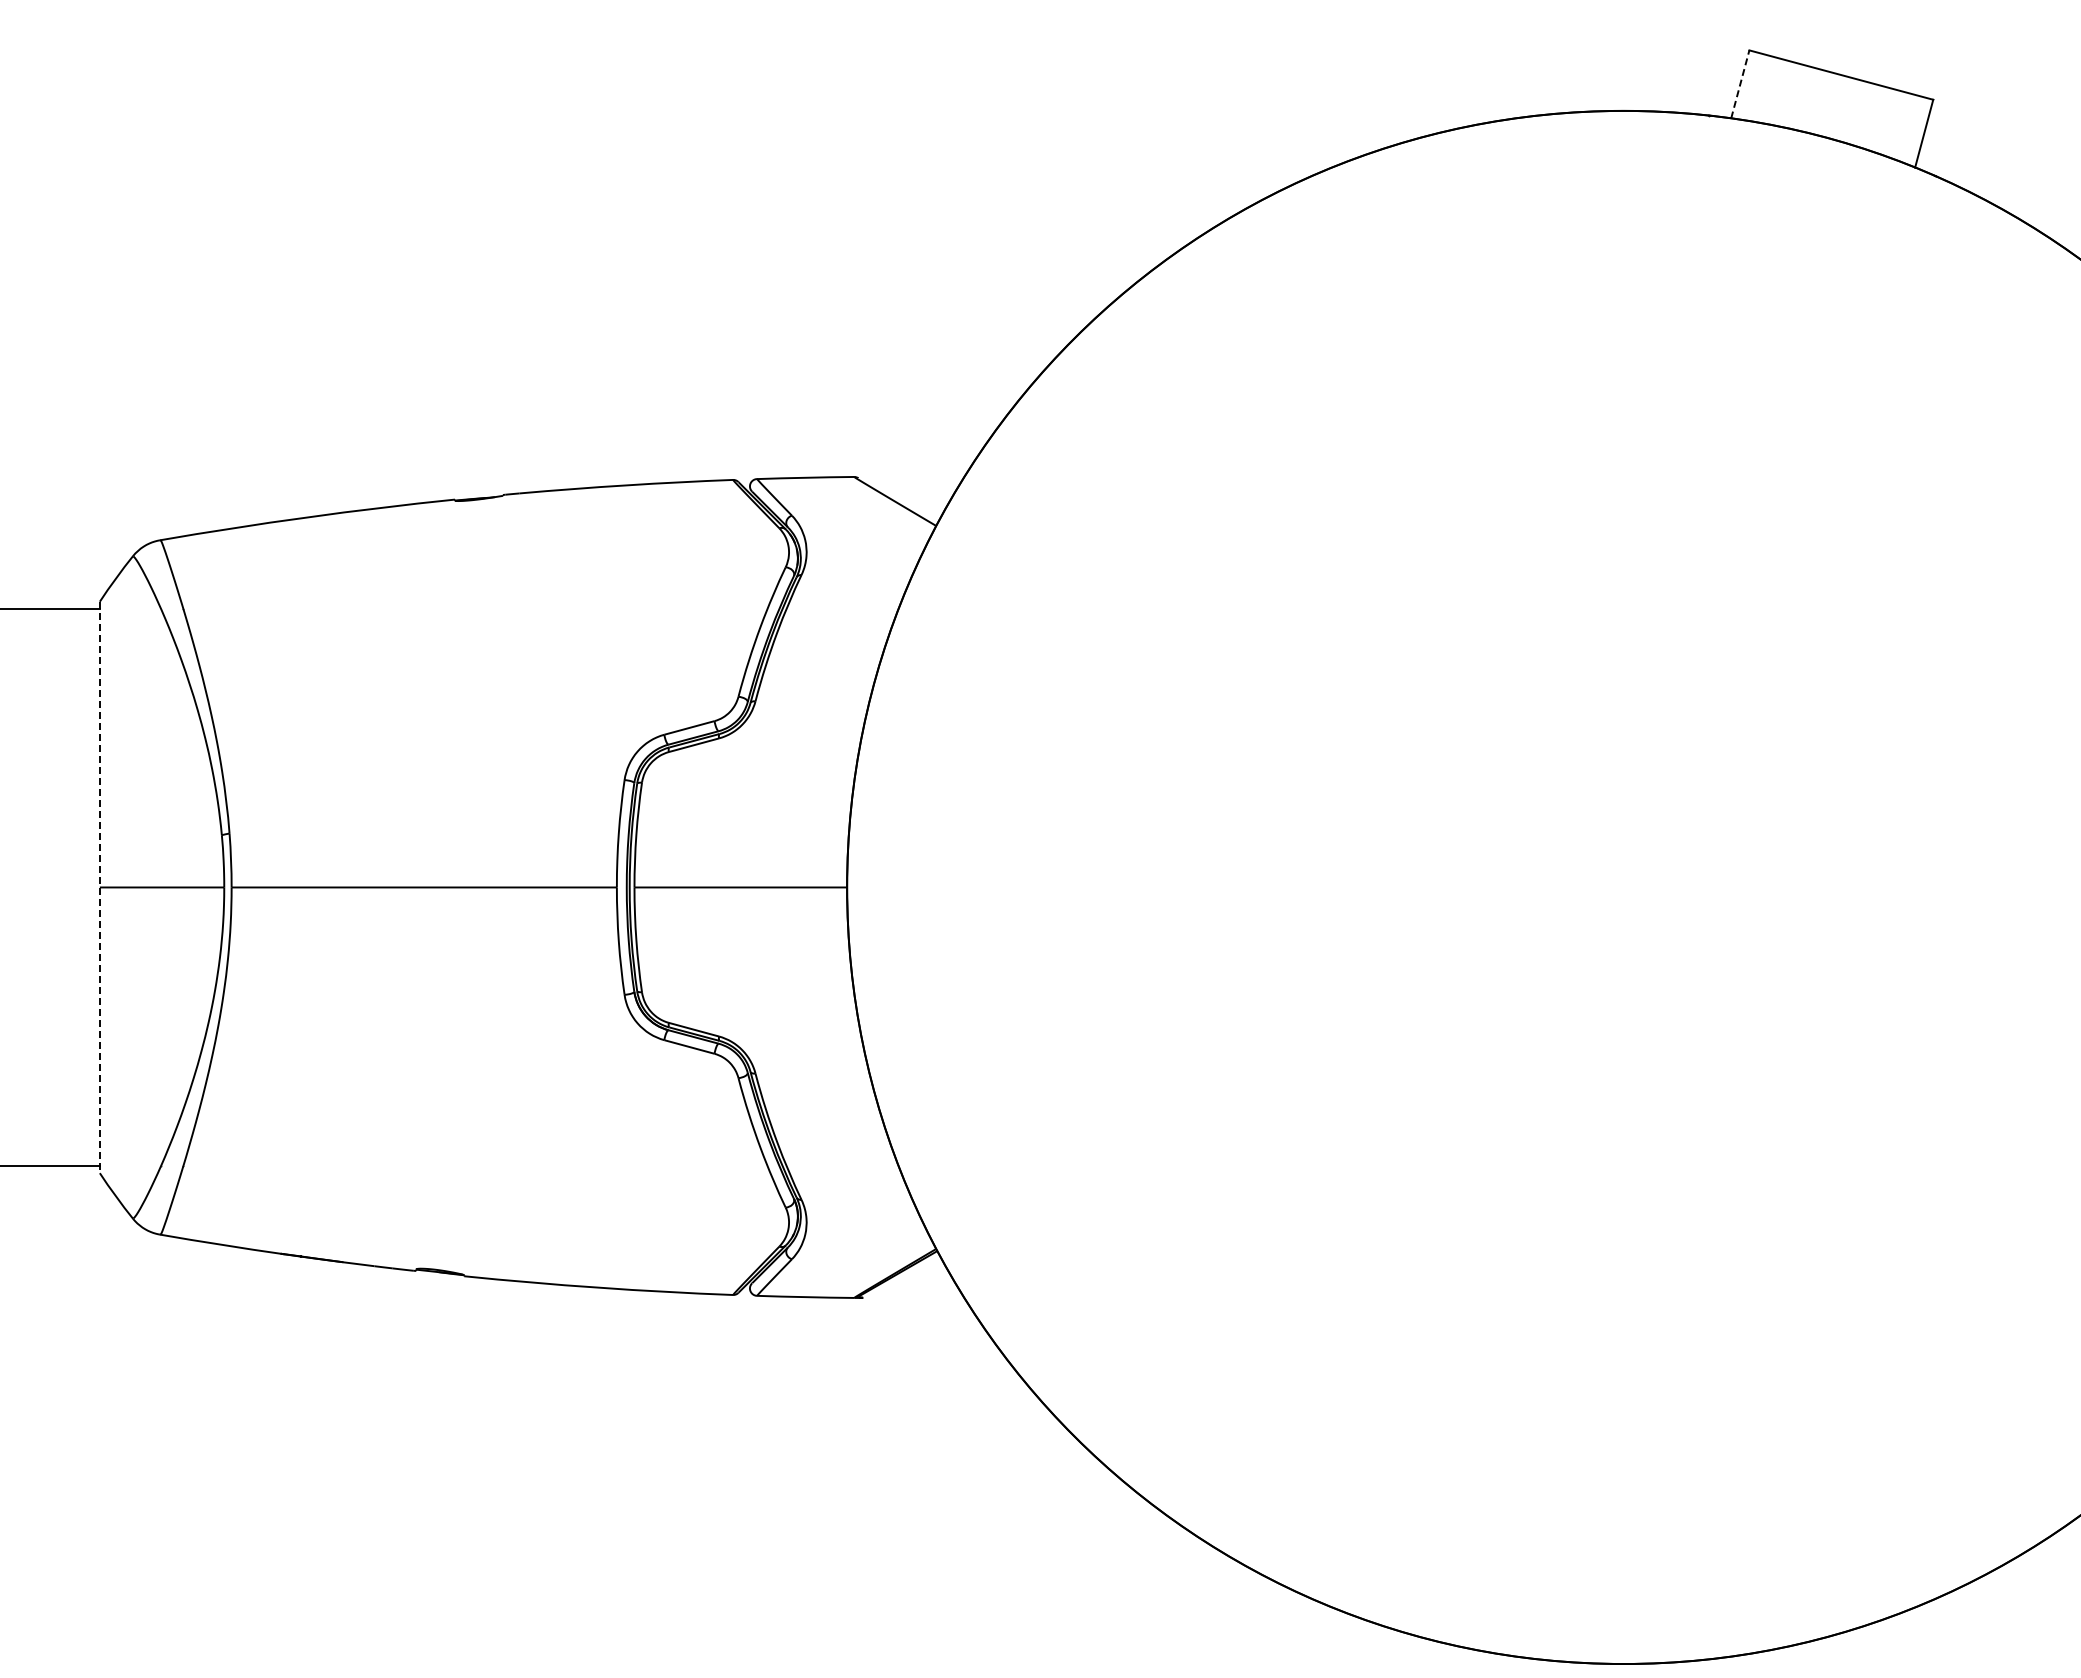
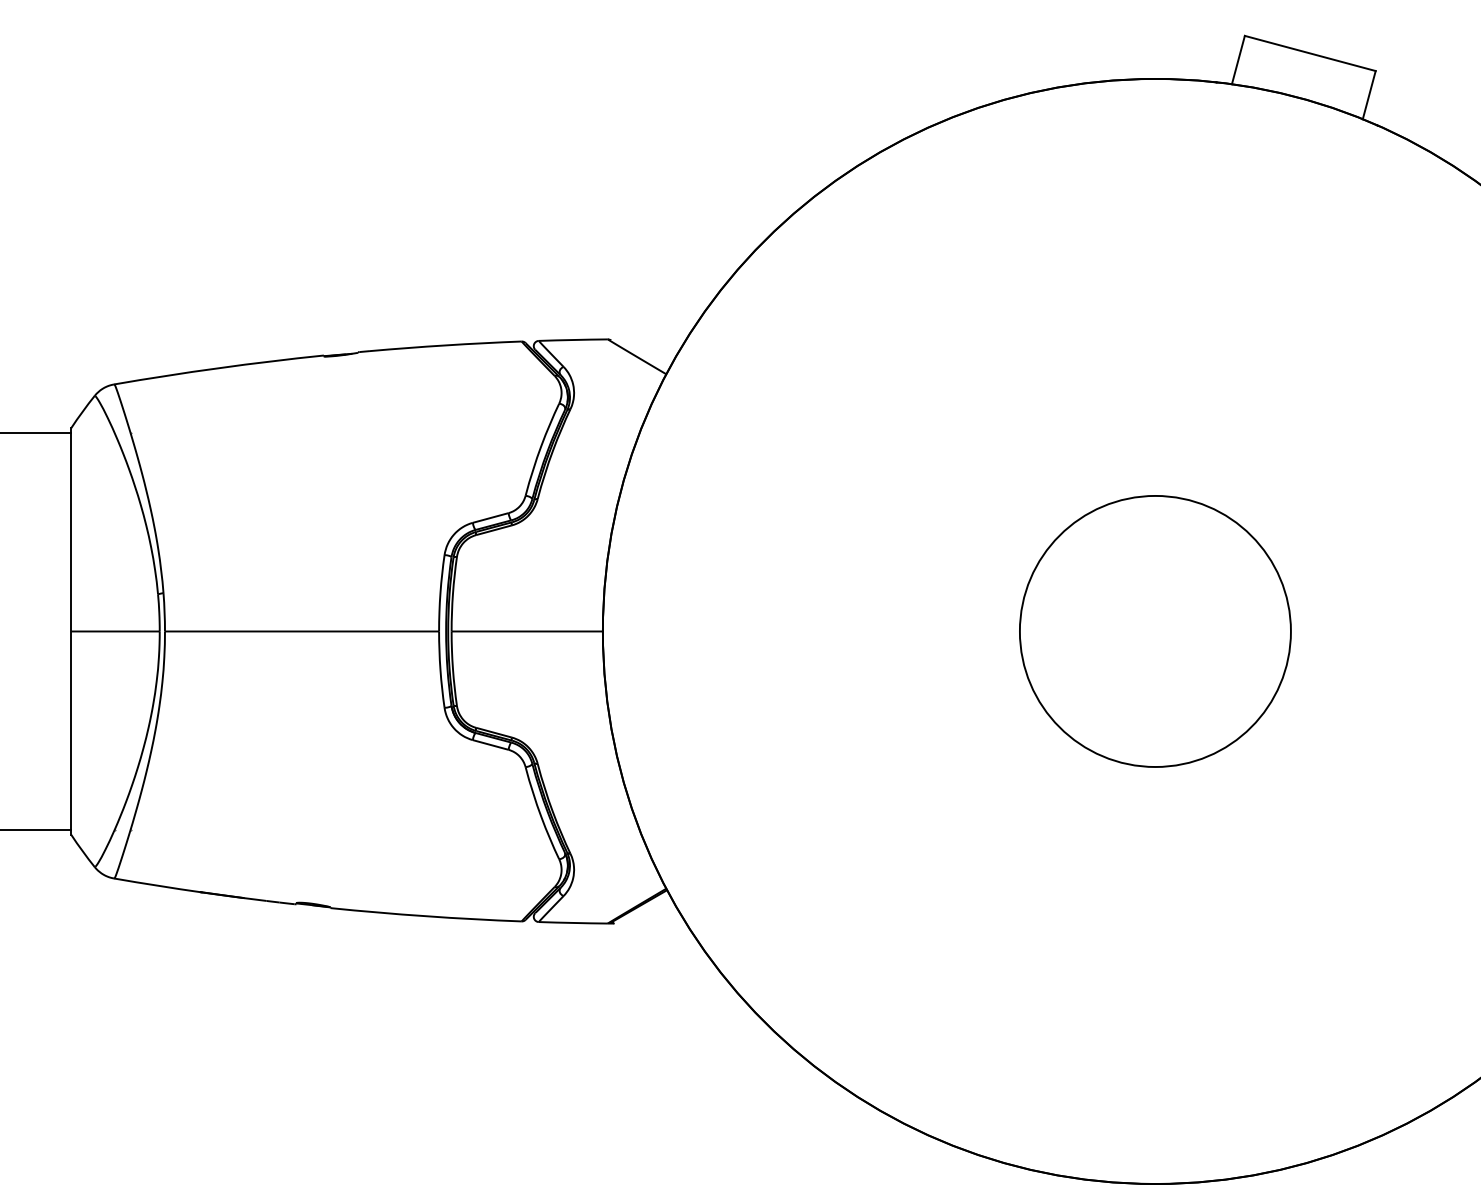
line: (1740, 83) -> (1238, 59), dashed -> solid
line: (99, 887) -> (70, 631), dashed -> solid
circle: (1623, 887) -> (1155, 631), added

